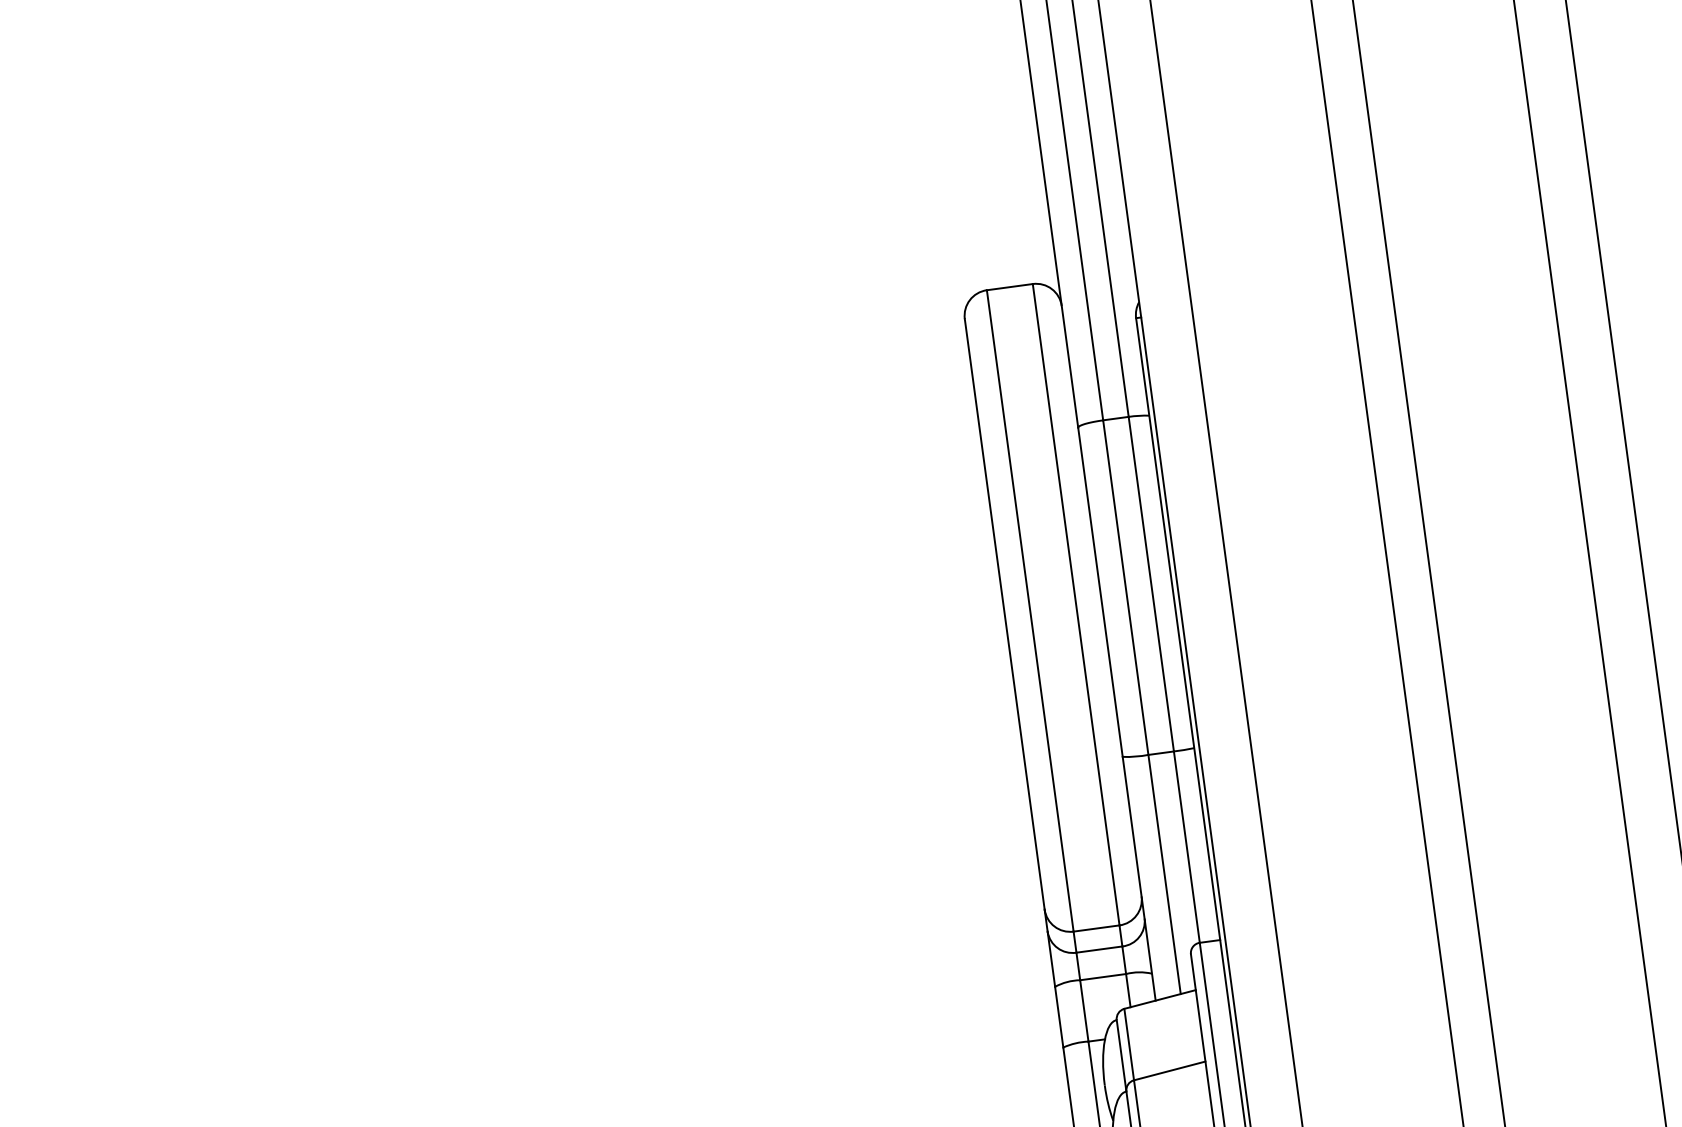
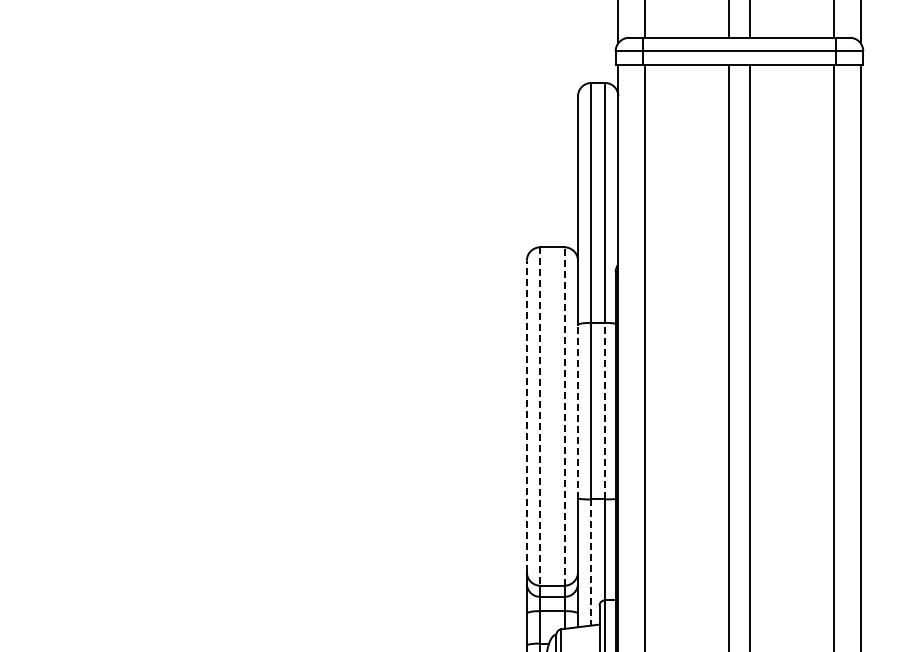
line: (1150, 583) -> (604, 410), solid -> dashed
line: (1099, 591) -> (577, 411), solid -> dashed
line: (1076, 604) -> (564, 416), solid -> dashed
line: (1030, 612) -> (540, 417), solid -> dashed
line: (1004, 614) -> (526, 416), solid -> dashed
line: (1164, 876) -> (591, 563), solid -> dashed

